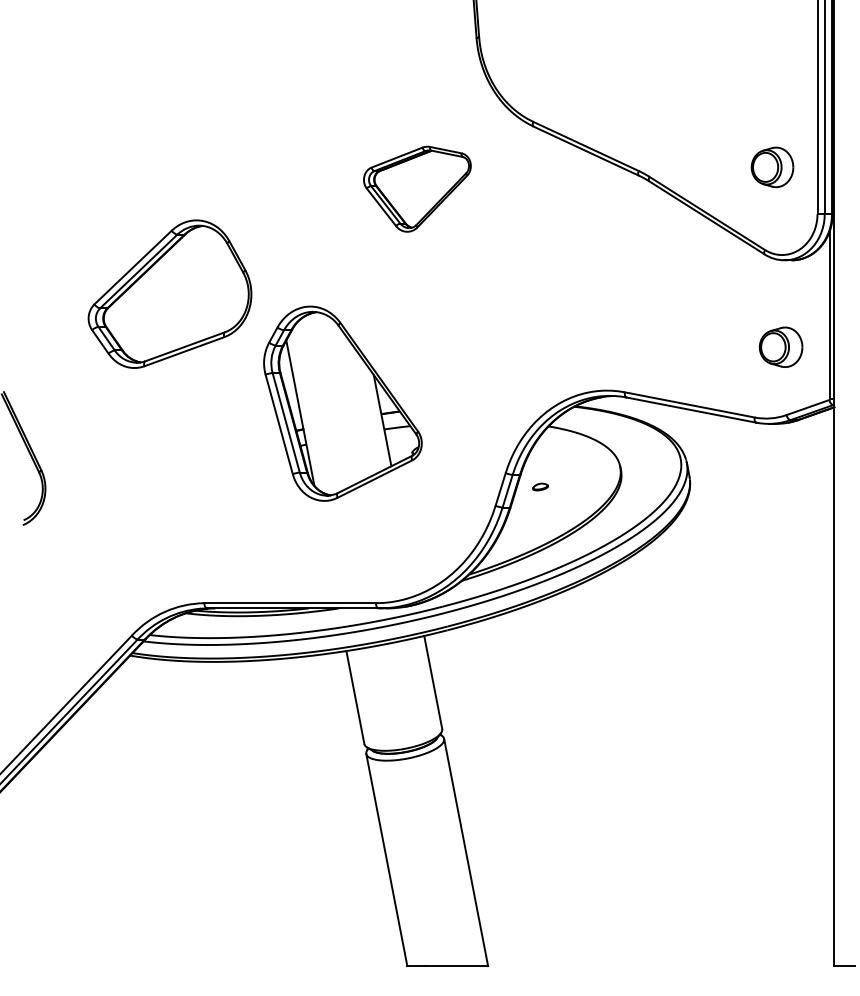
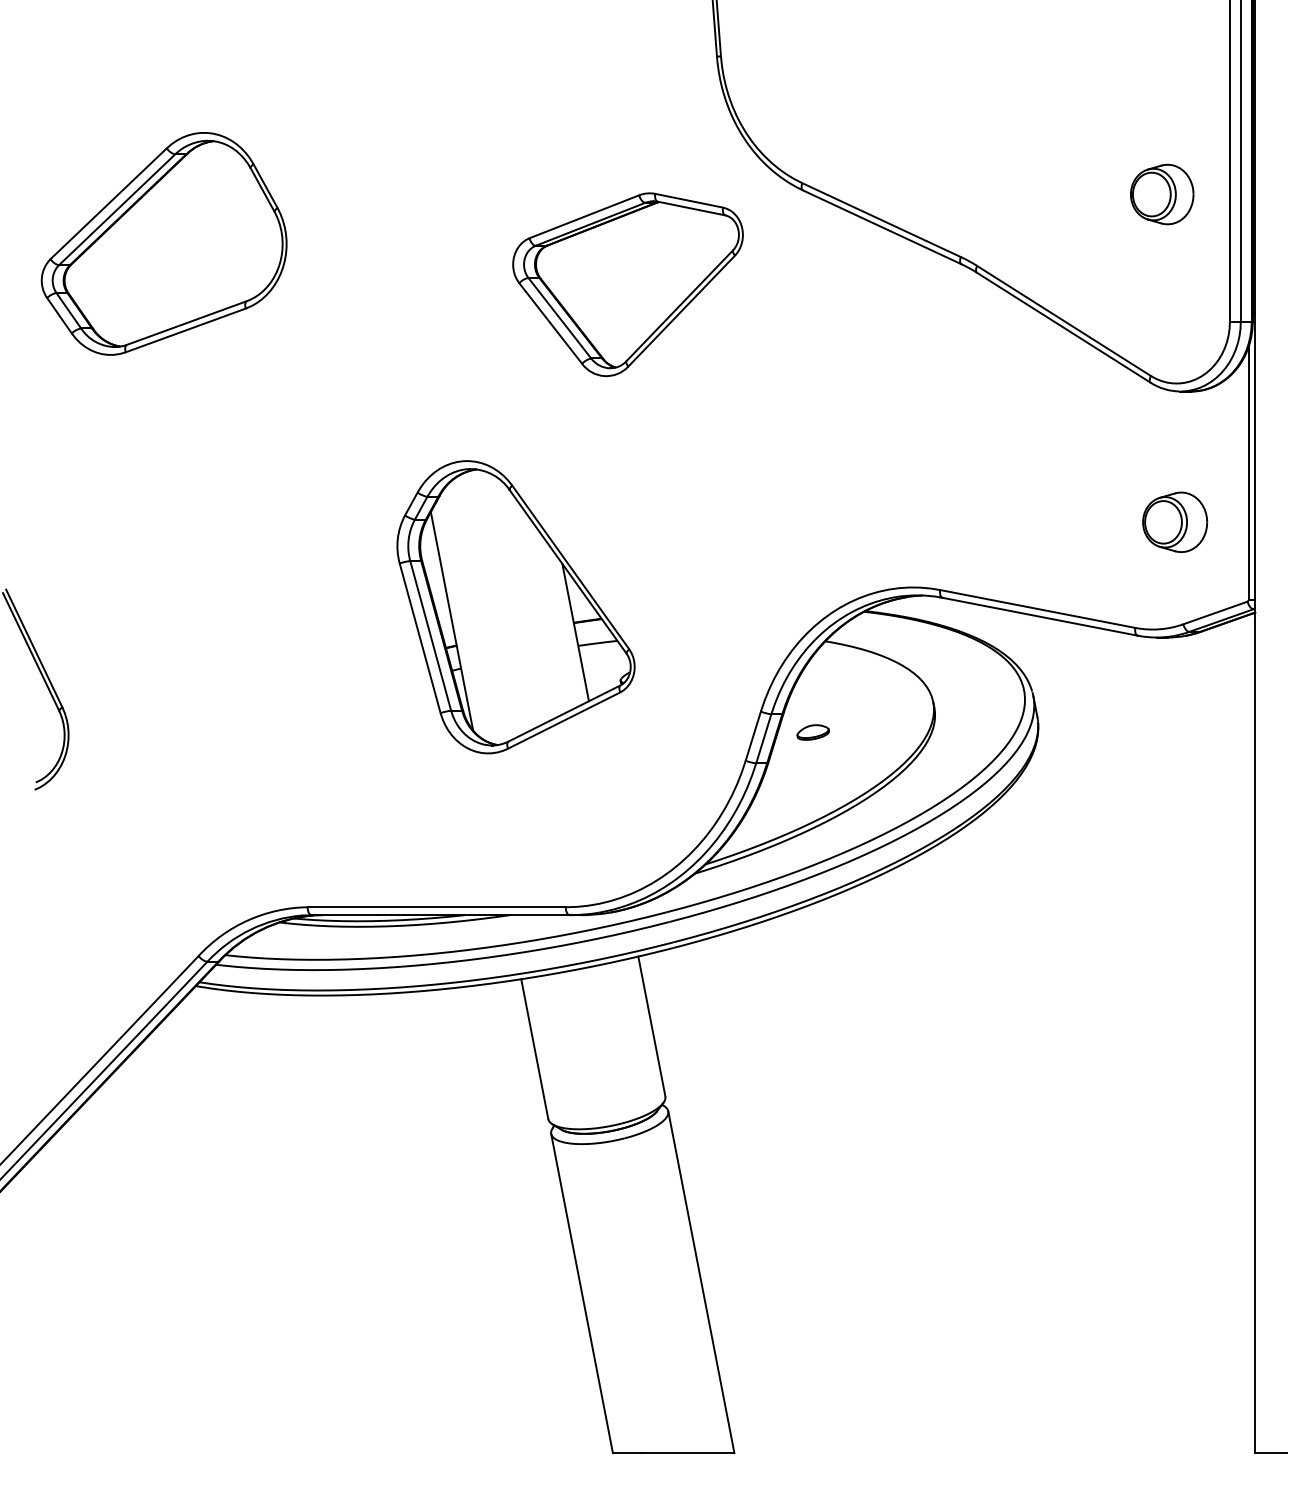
part: (772, 167) -> (1162, 194), moved
part: (417, 188) -> (628, 283), size x1.43
part: (169, 293) -> (163, 242), moved
part: (540, 486) -> (813, 731), size x1.43

